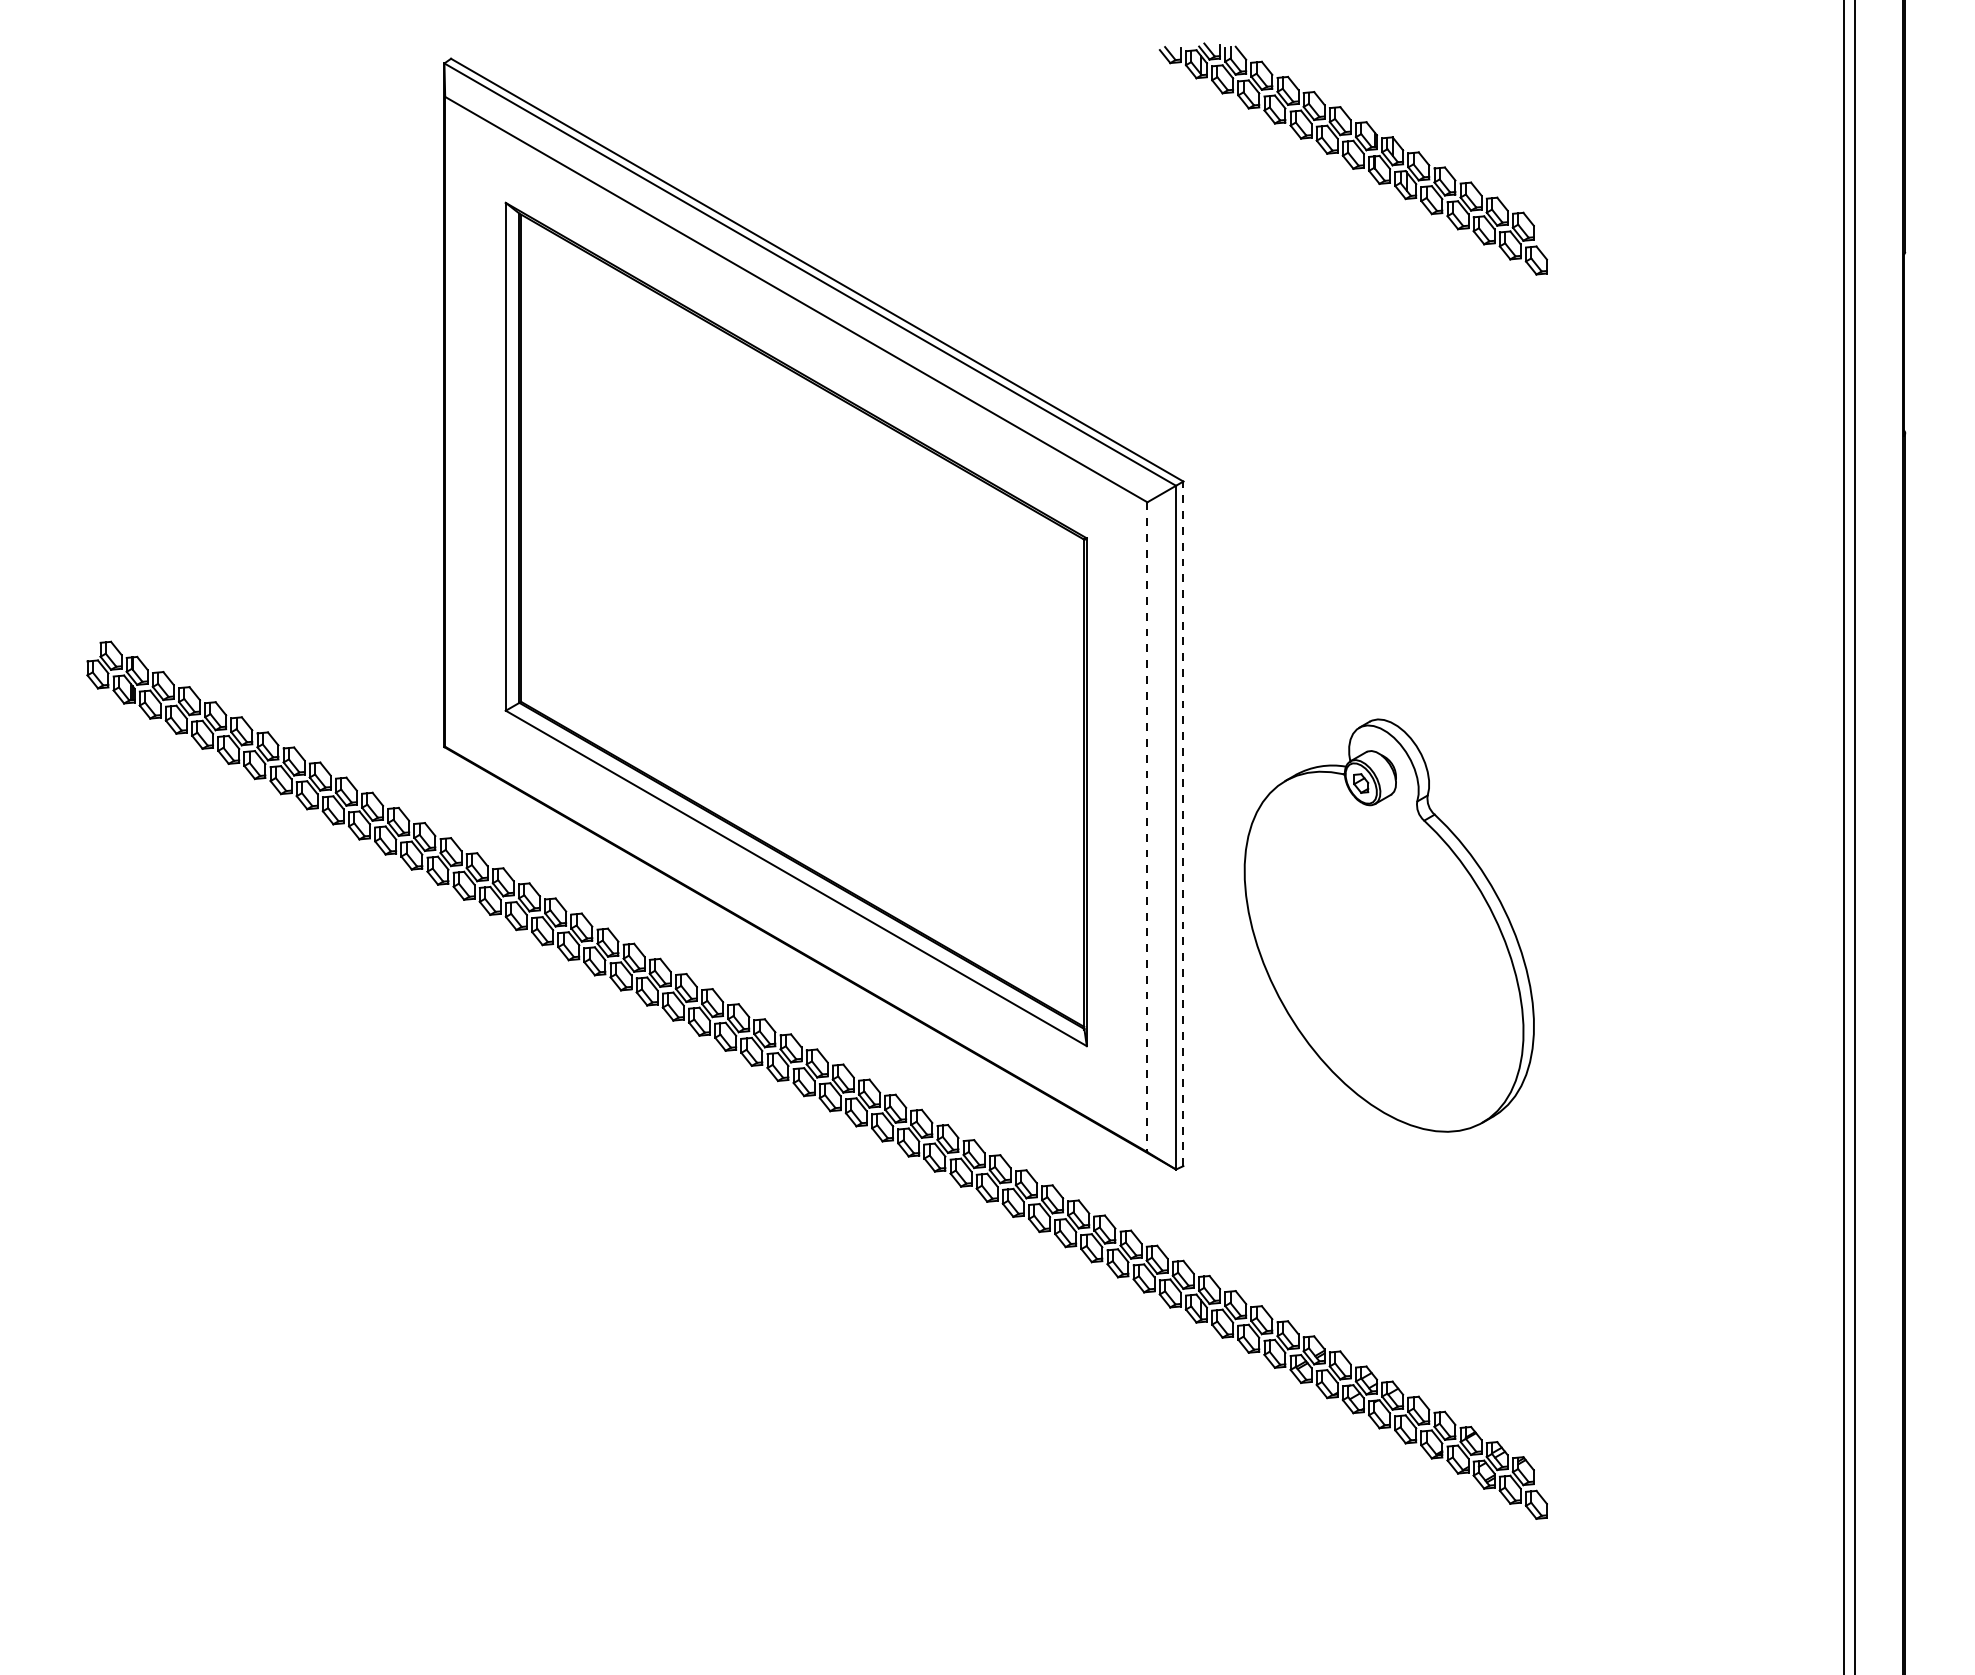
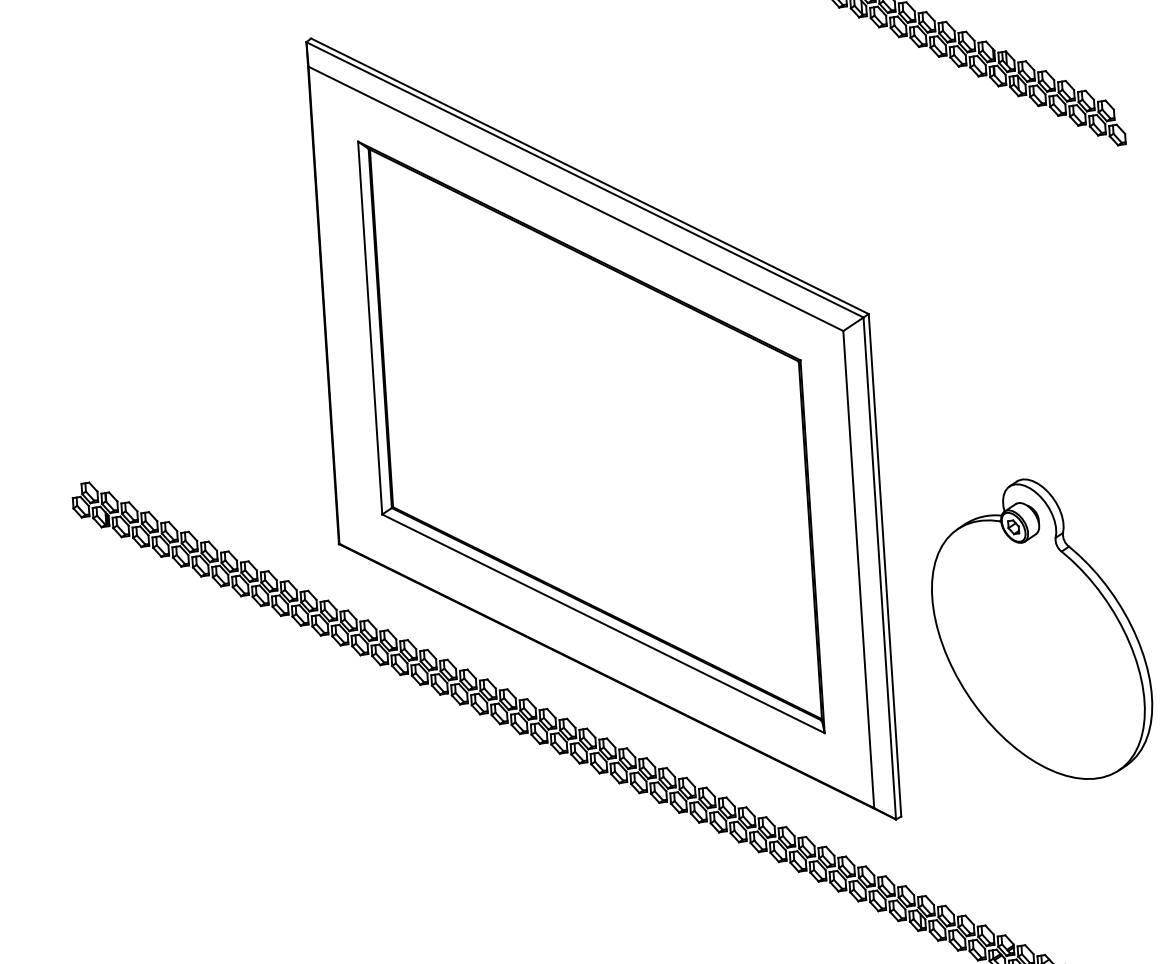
line: (1183, 823) -> (885, 565), dashed -> solid
line: (1147, 827) -> (858, 569), dashed -> solid

